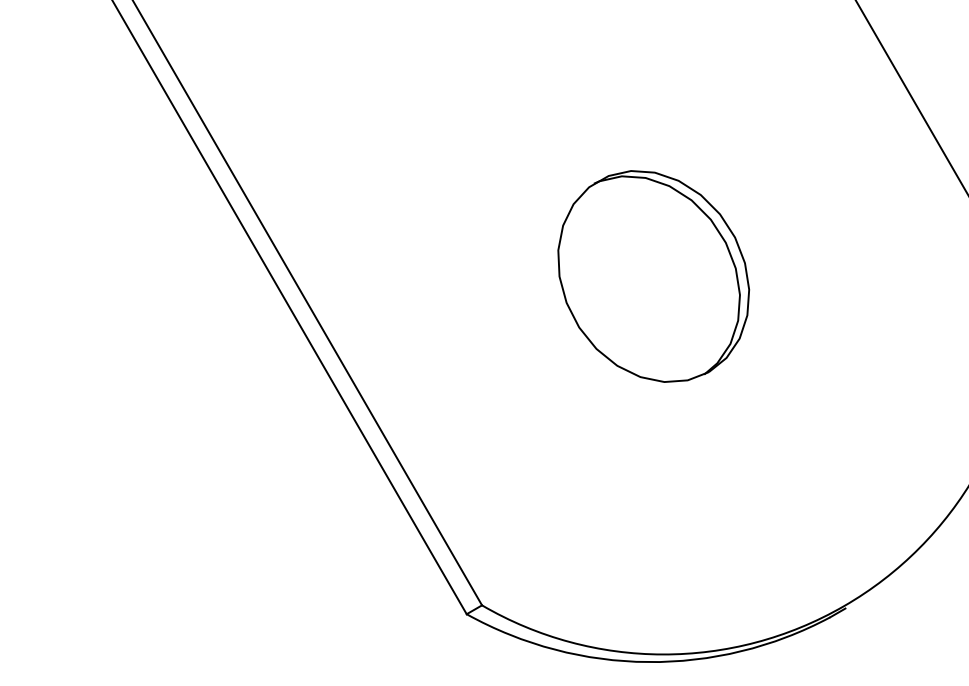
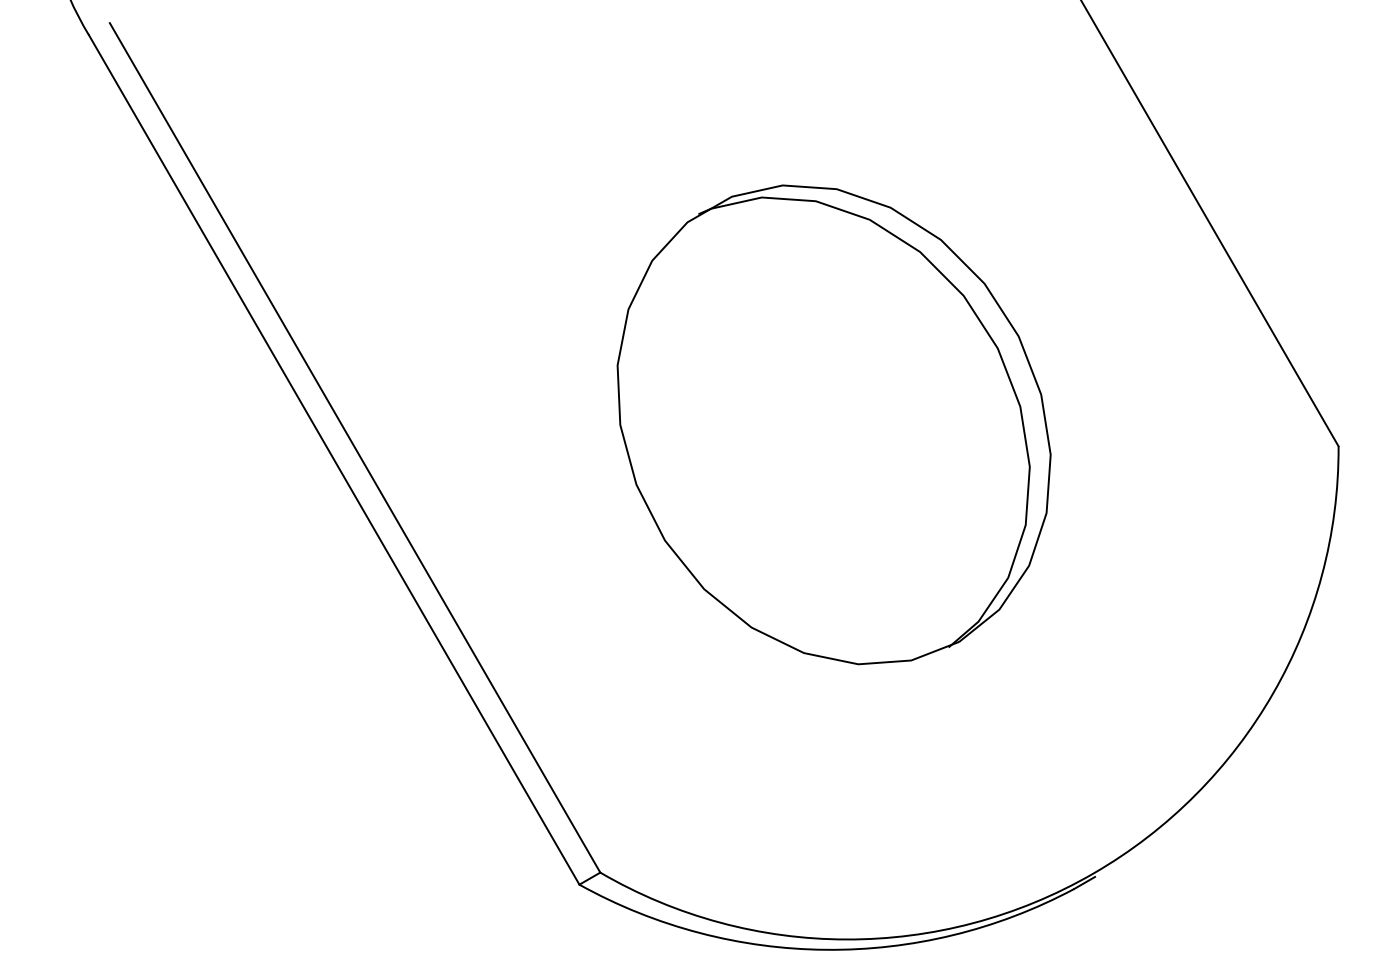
part: (653, 276) -> (833, 424), size x1.67

